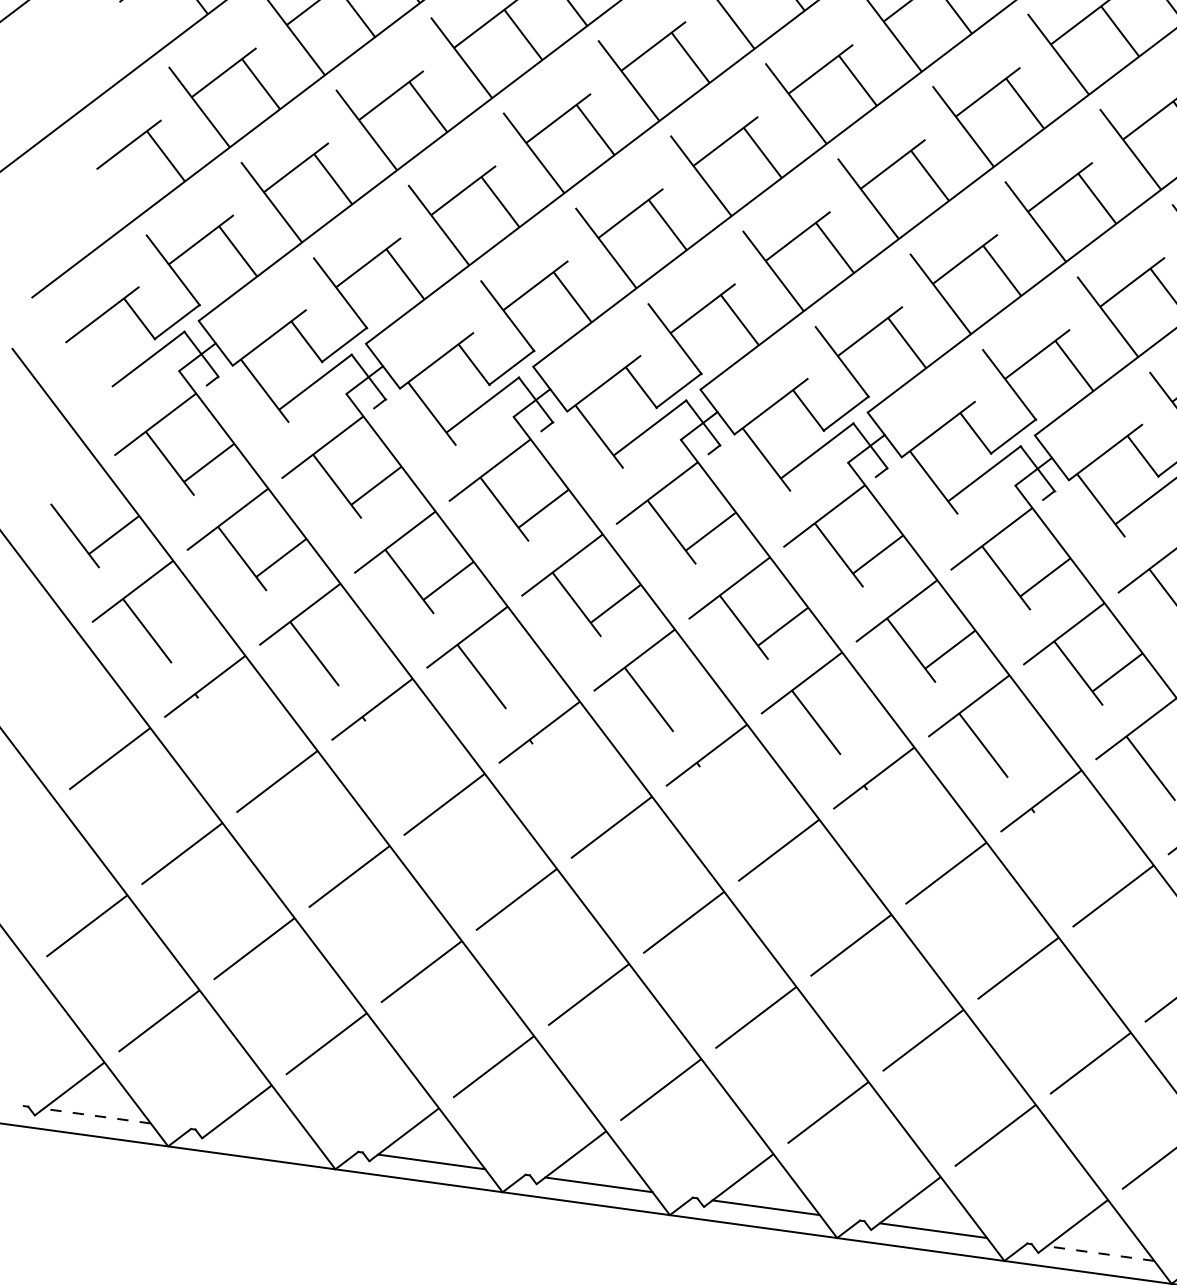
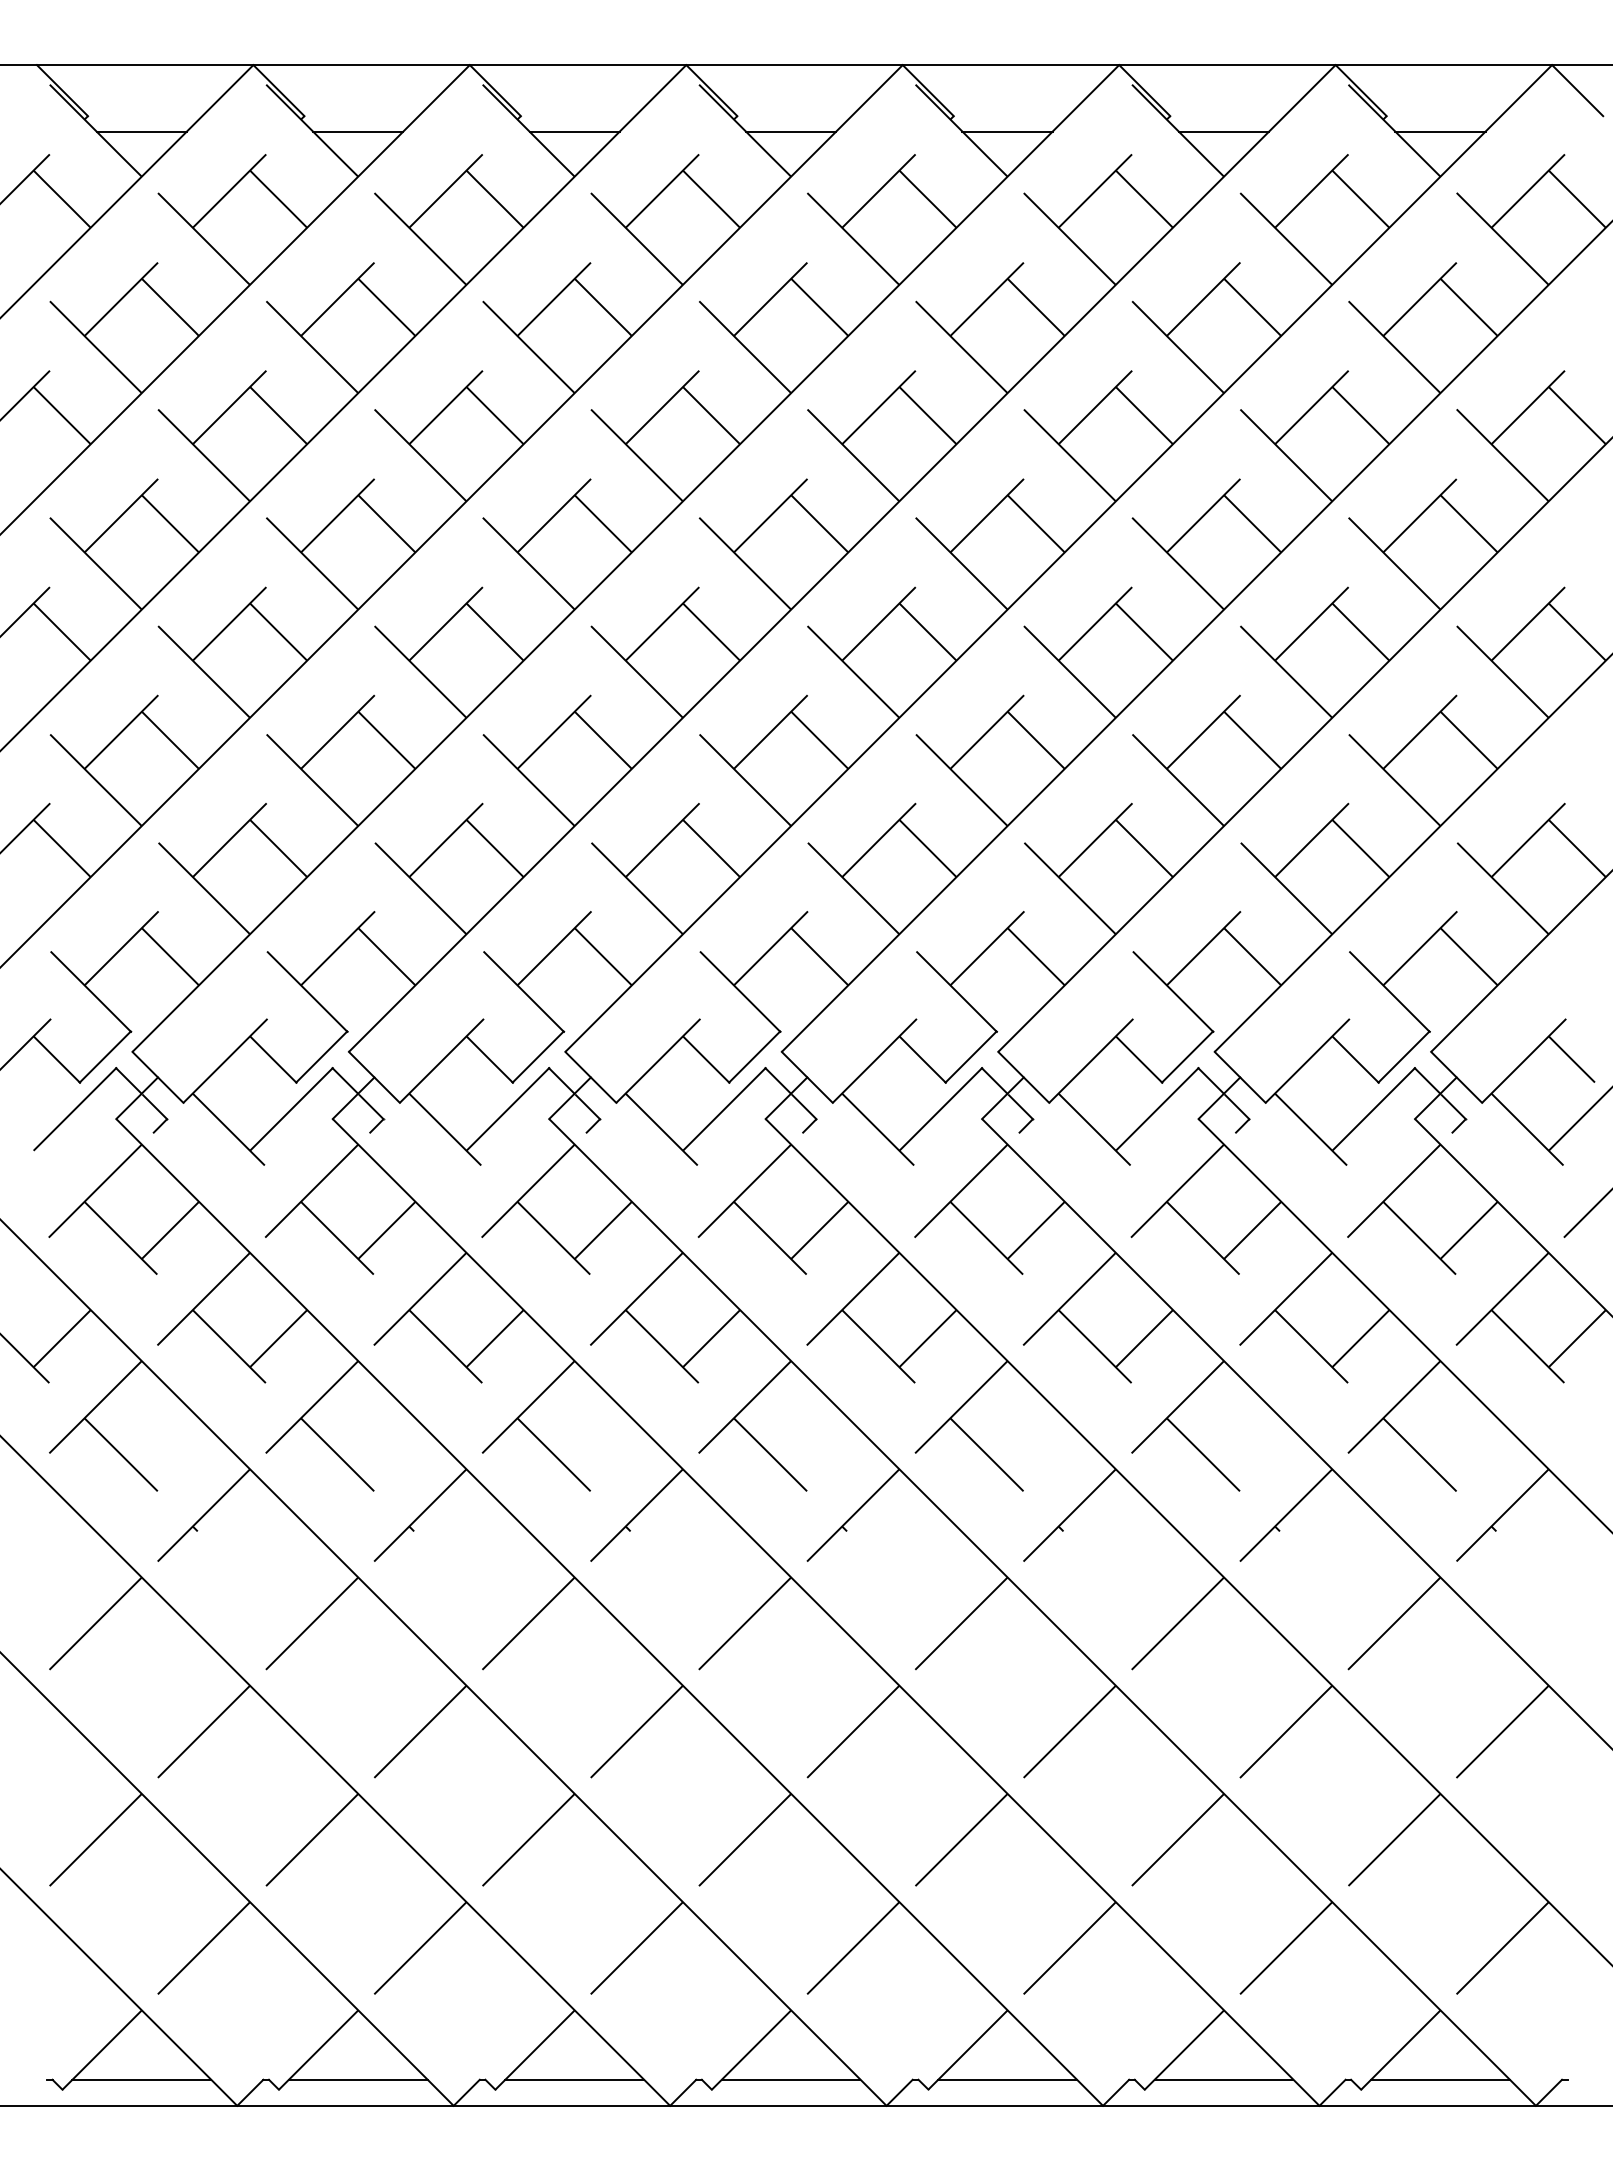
line: (96, 1115) -> (141, 2079), dashed -> solid
line: (263, 1138) -> (357, 2079), added
line: (1099, 1253) -> (1439, 2079), dashed -> solid

